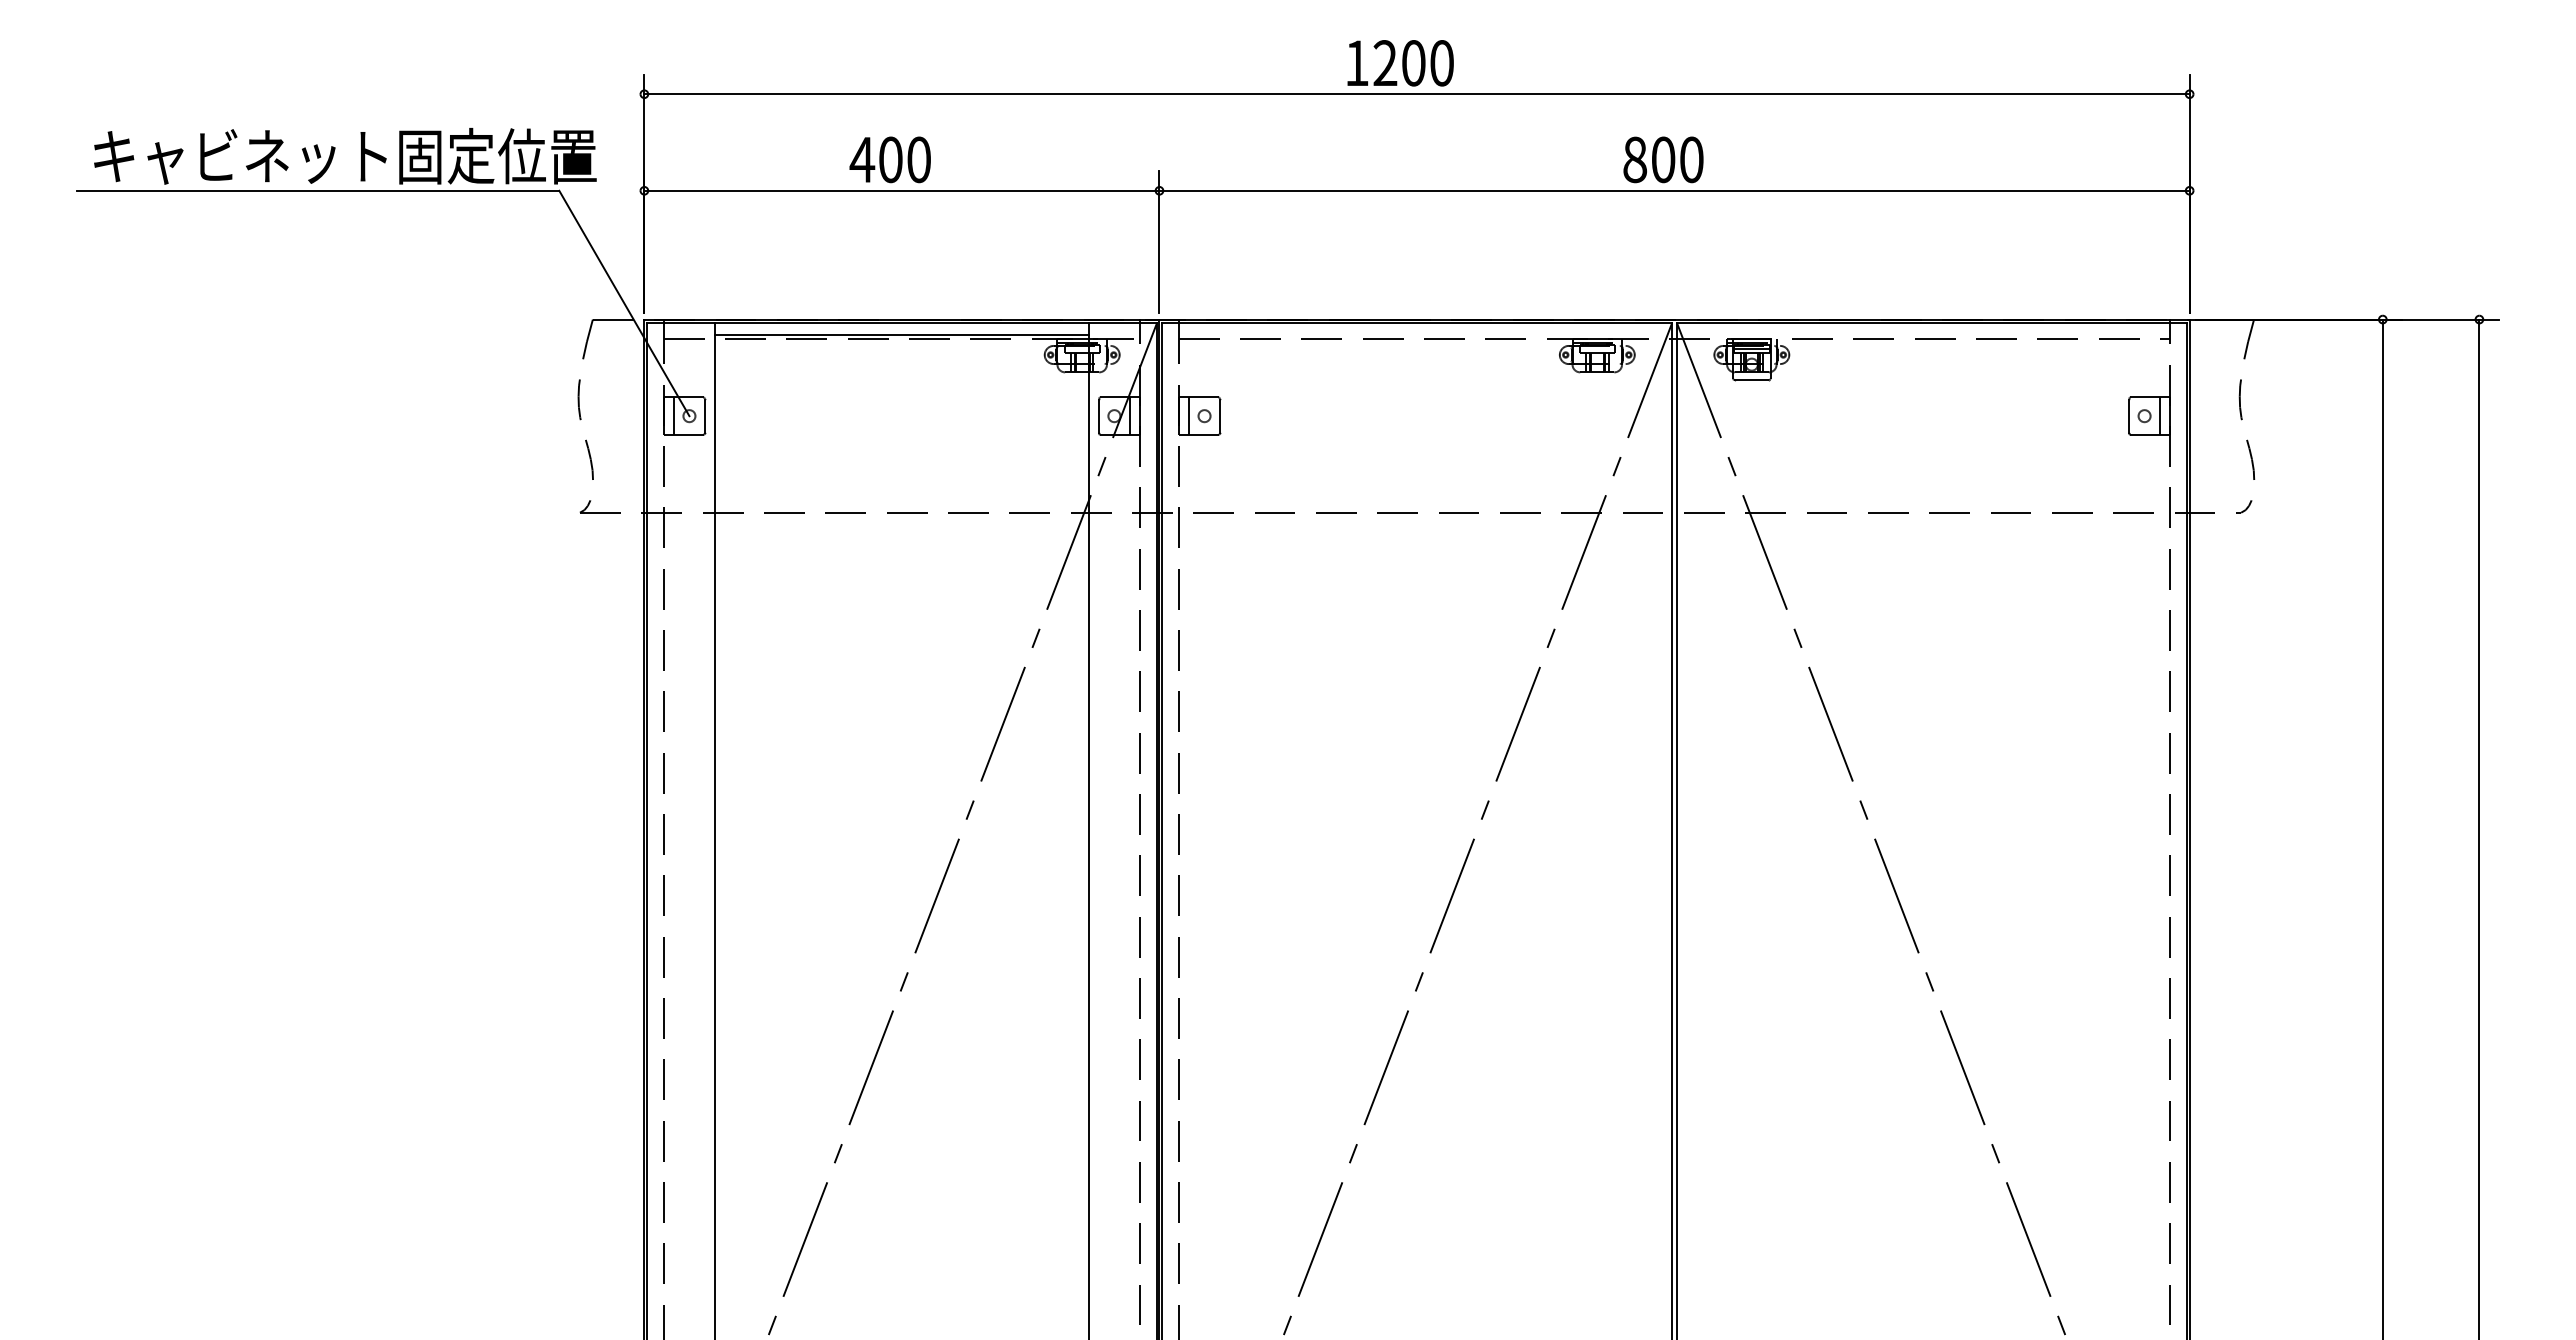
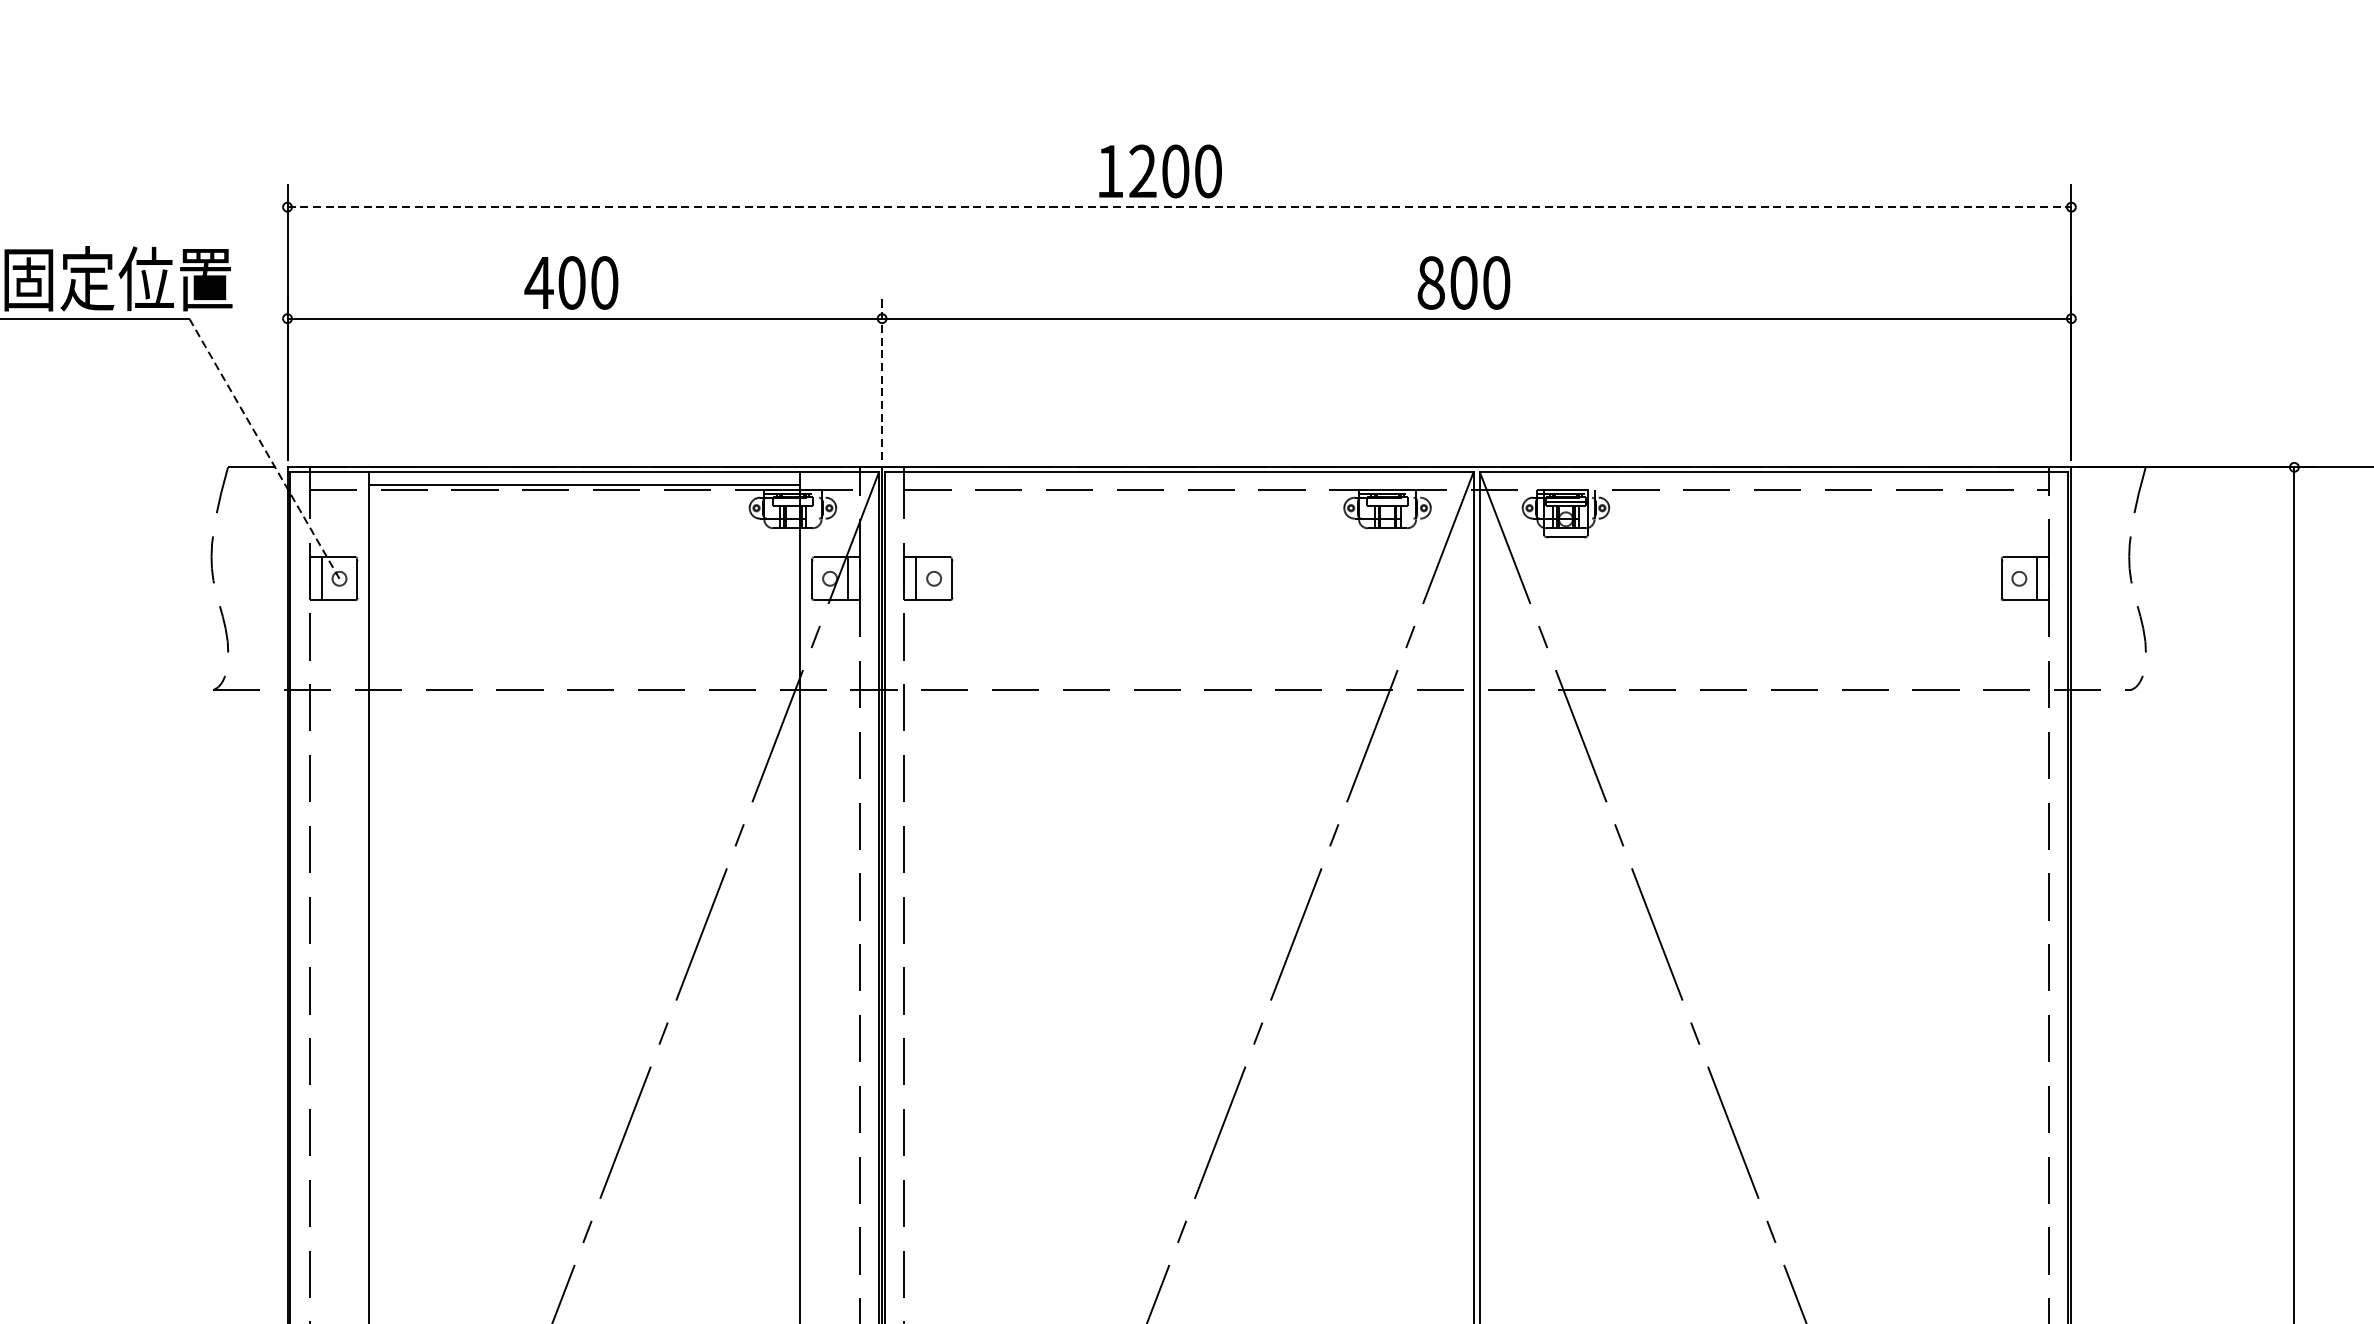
line: (1417, 94) -> (1180, 207), solid -> dashed
line: (1159, 242) -> (882, 378), solid -> dashed
line: (624, 303) -> (264, 448), solid -> dashed

